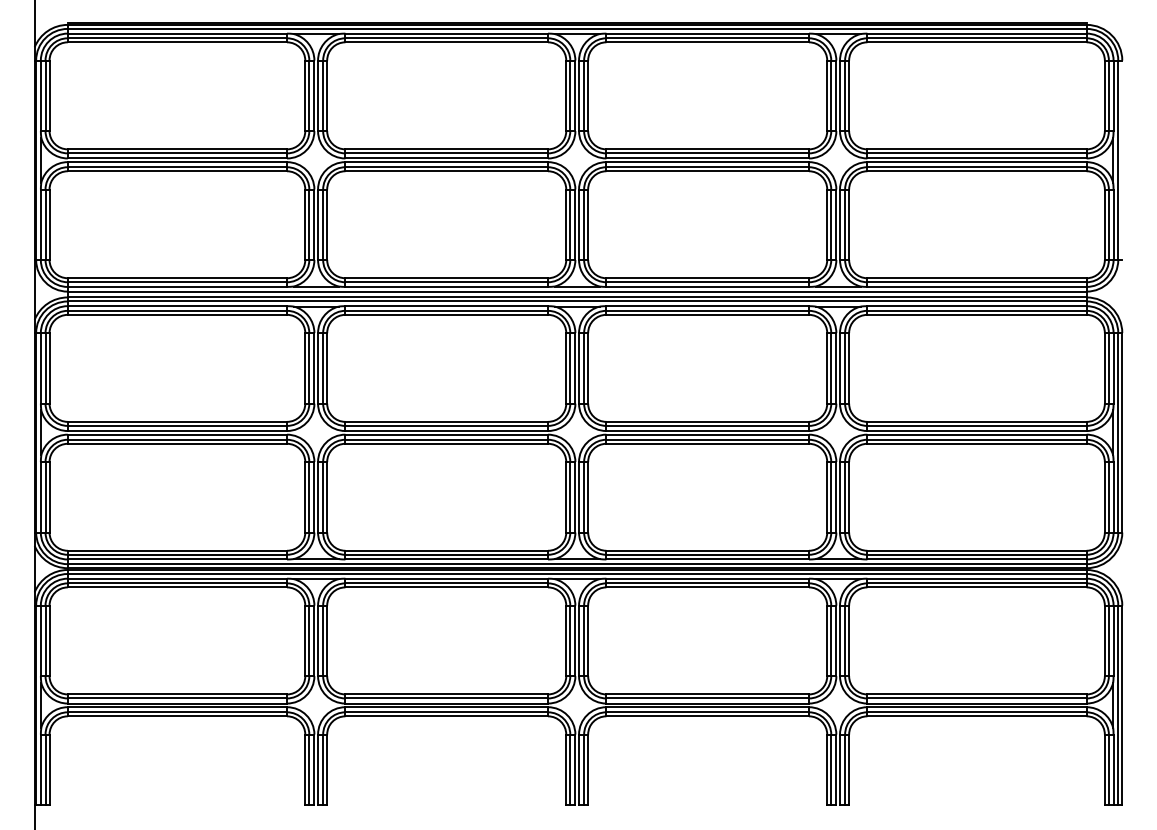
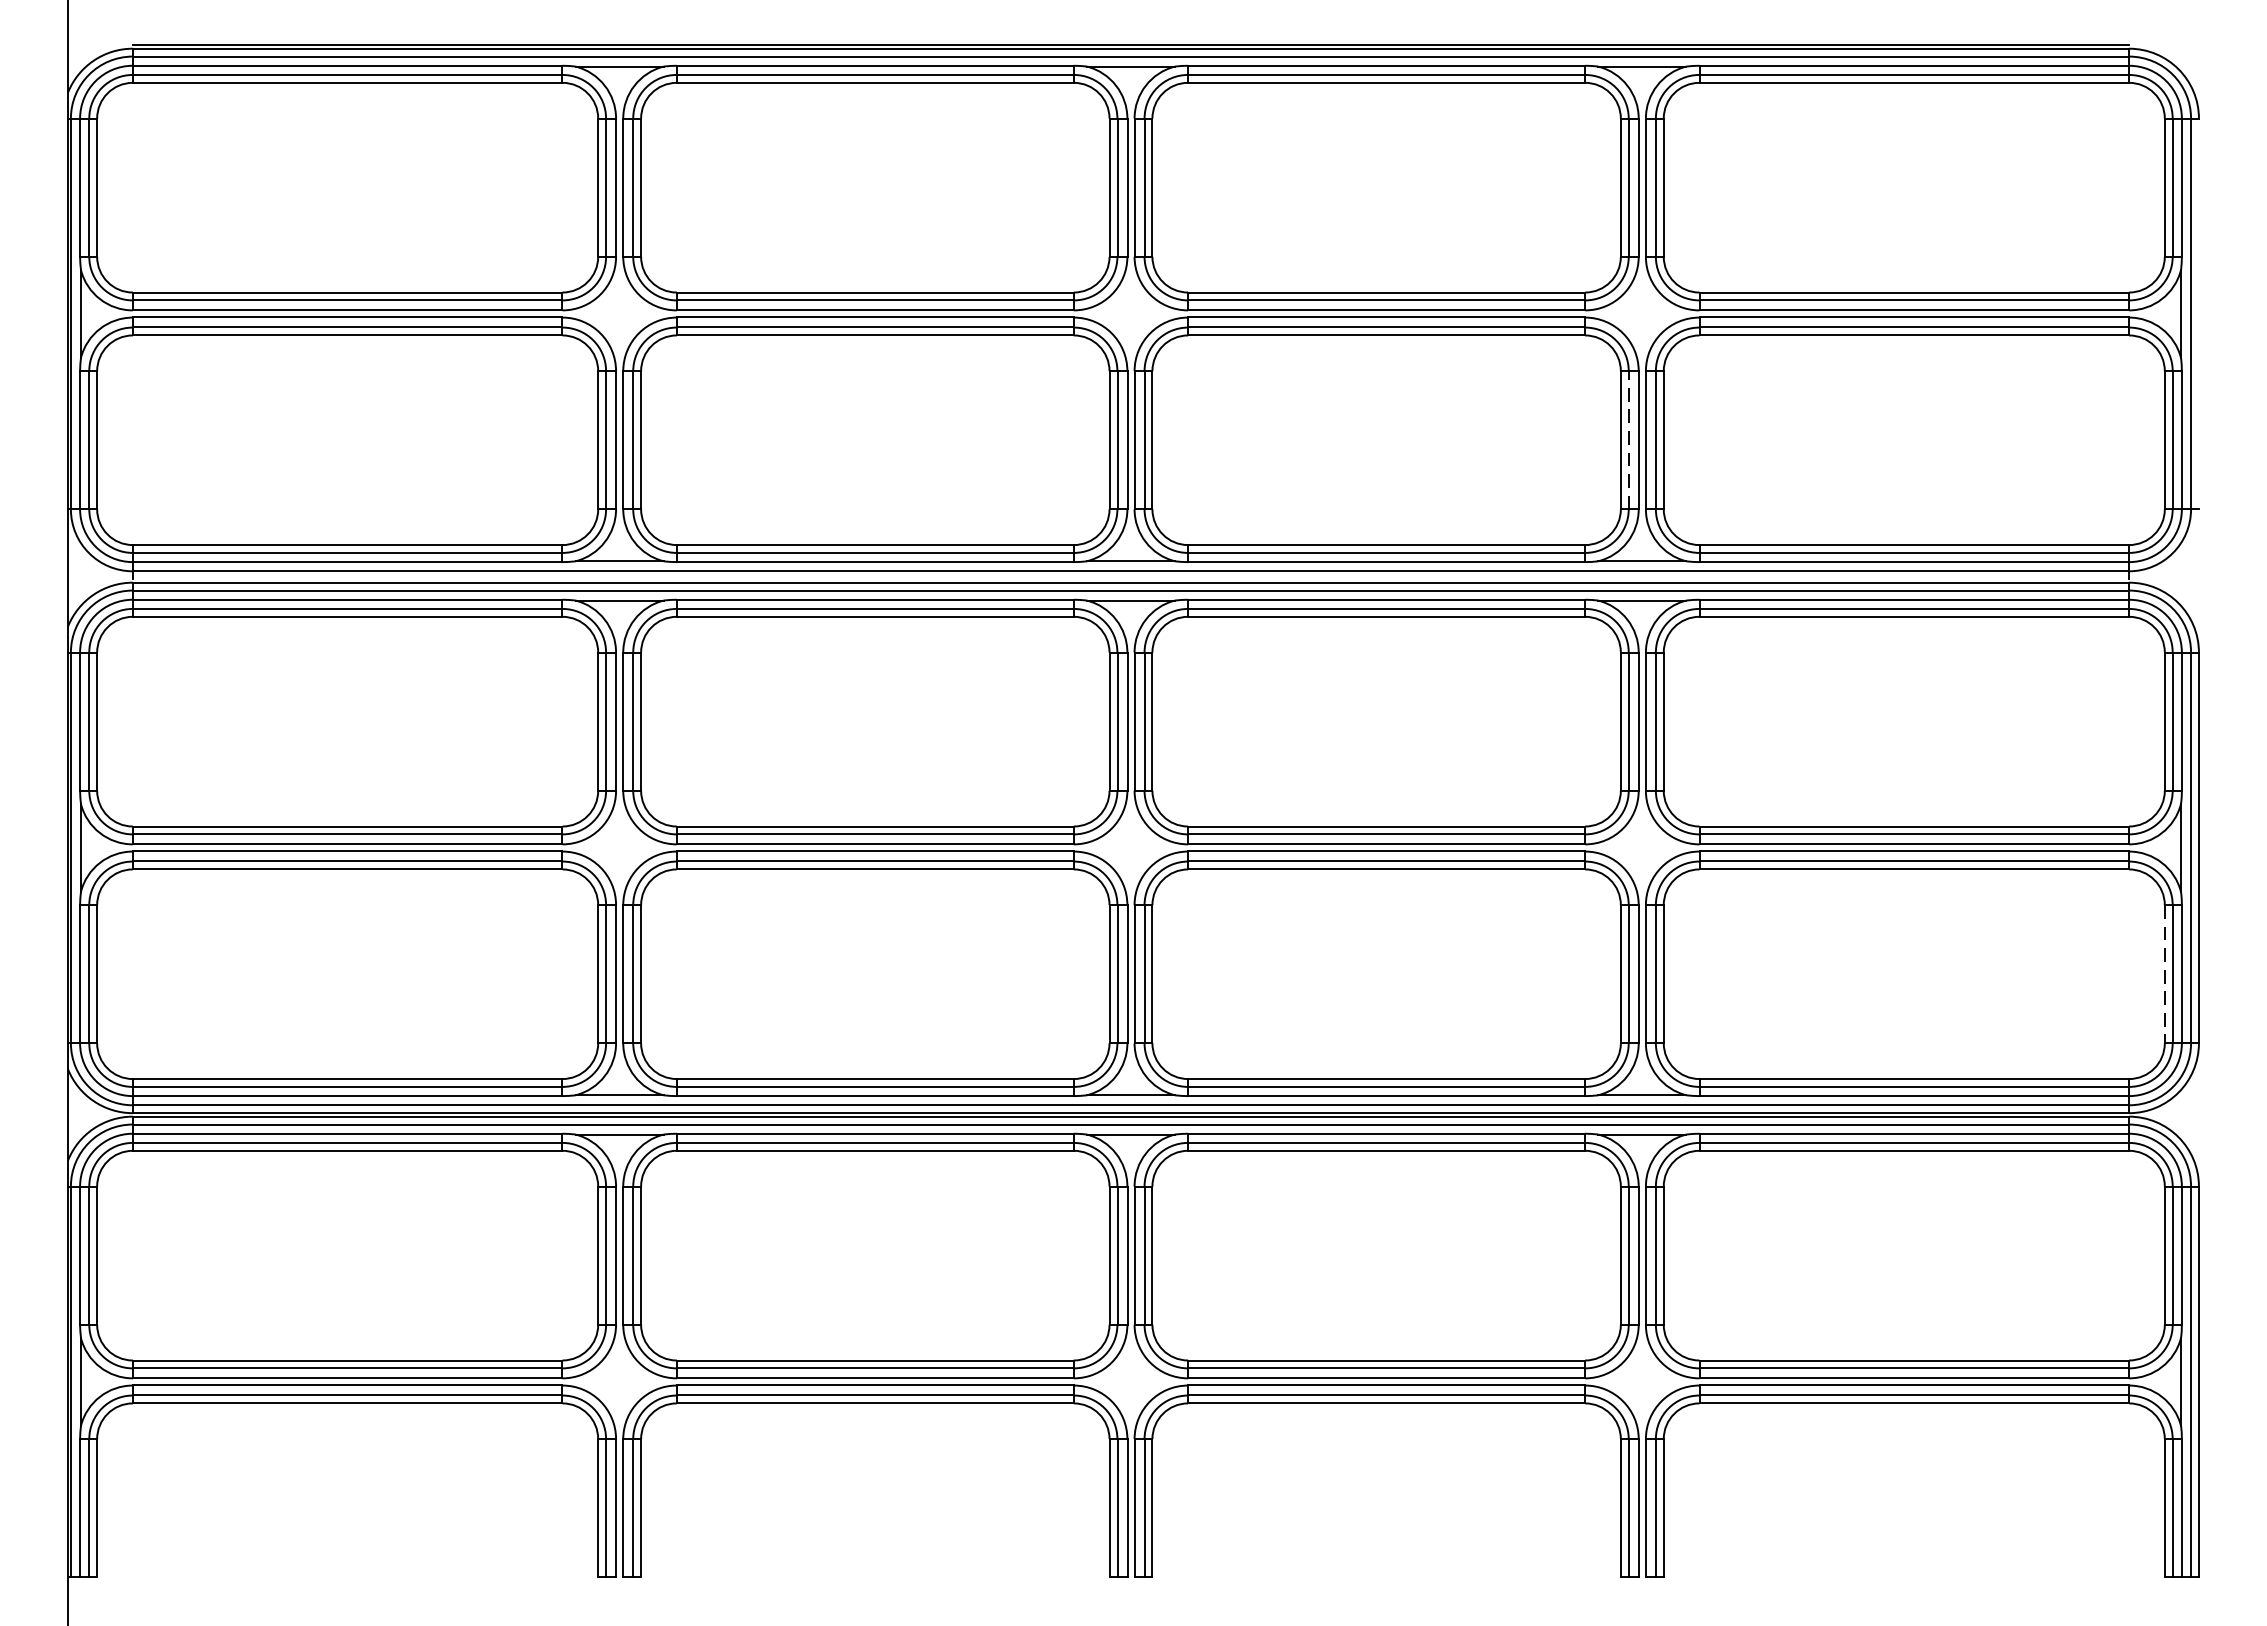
line: (831, 224) -> (1629, 439), solid -> dashed
line: (1104, 497) -> (2164, 974), solid -> dashed

